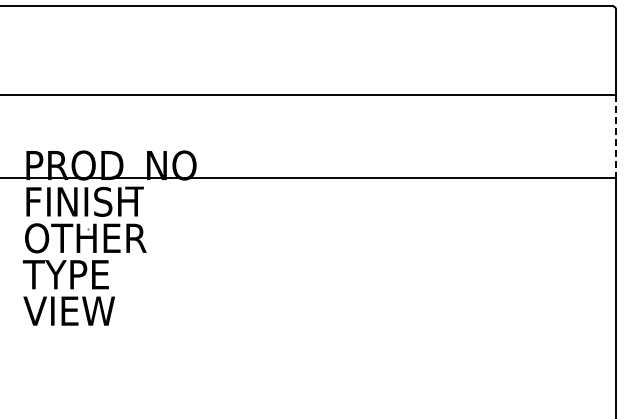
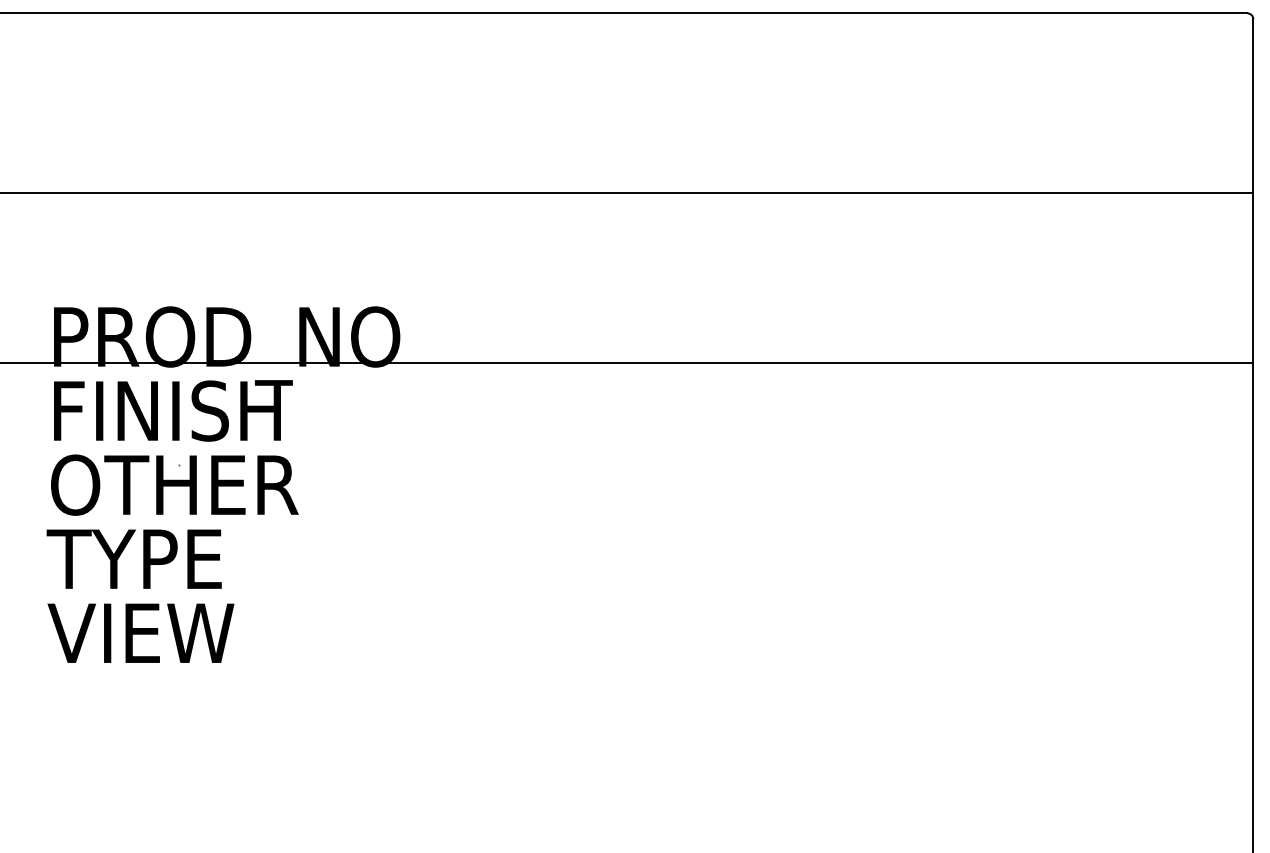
line: (615, 136) -> (1252, 277), dashed -> solid

